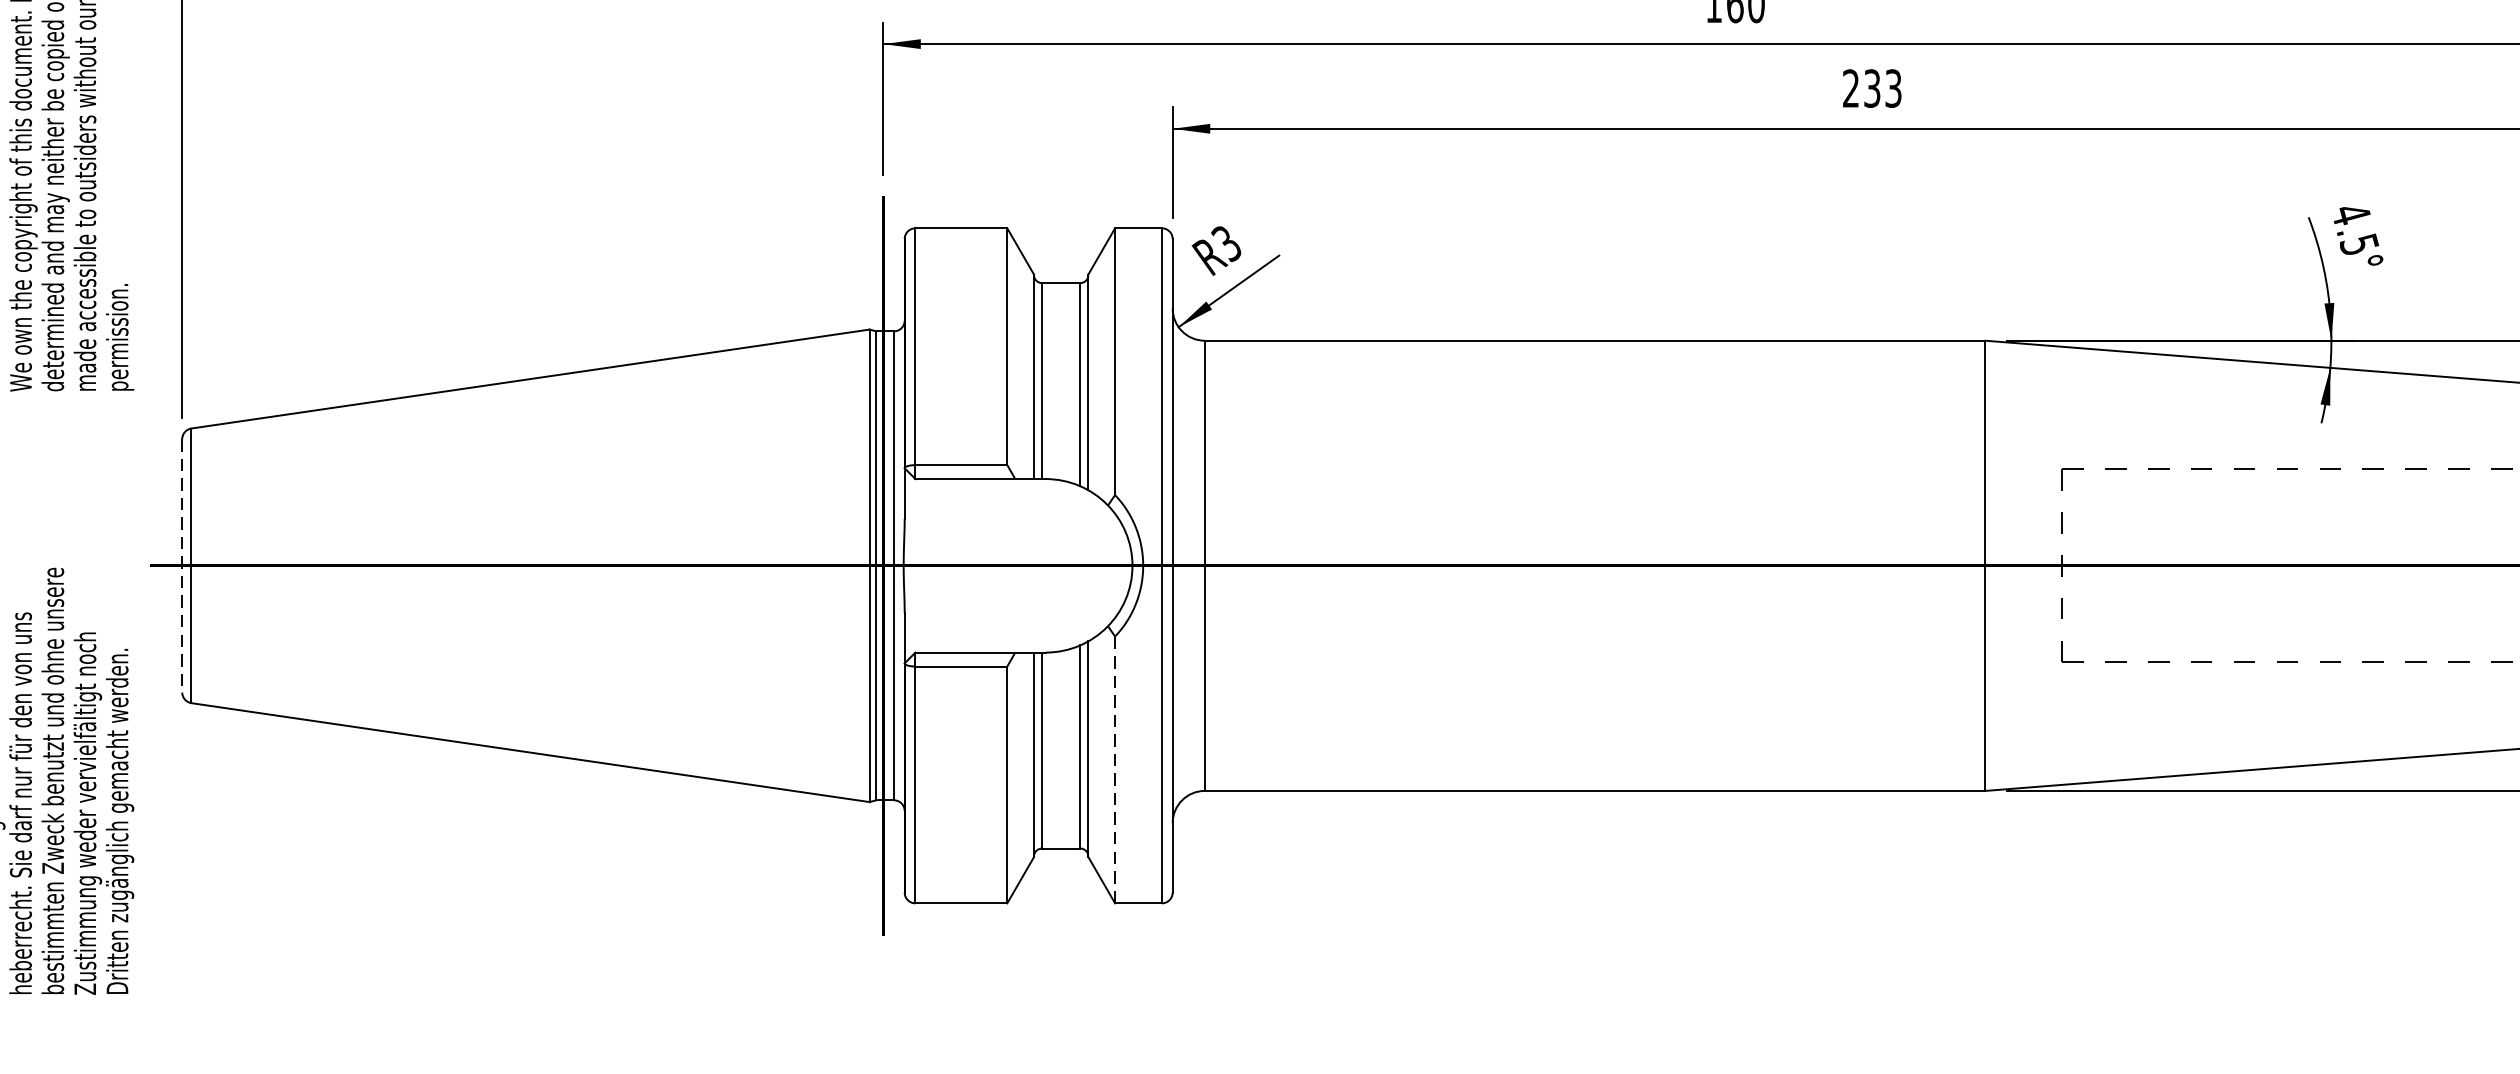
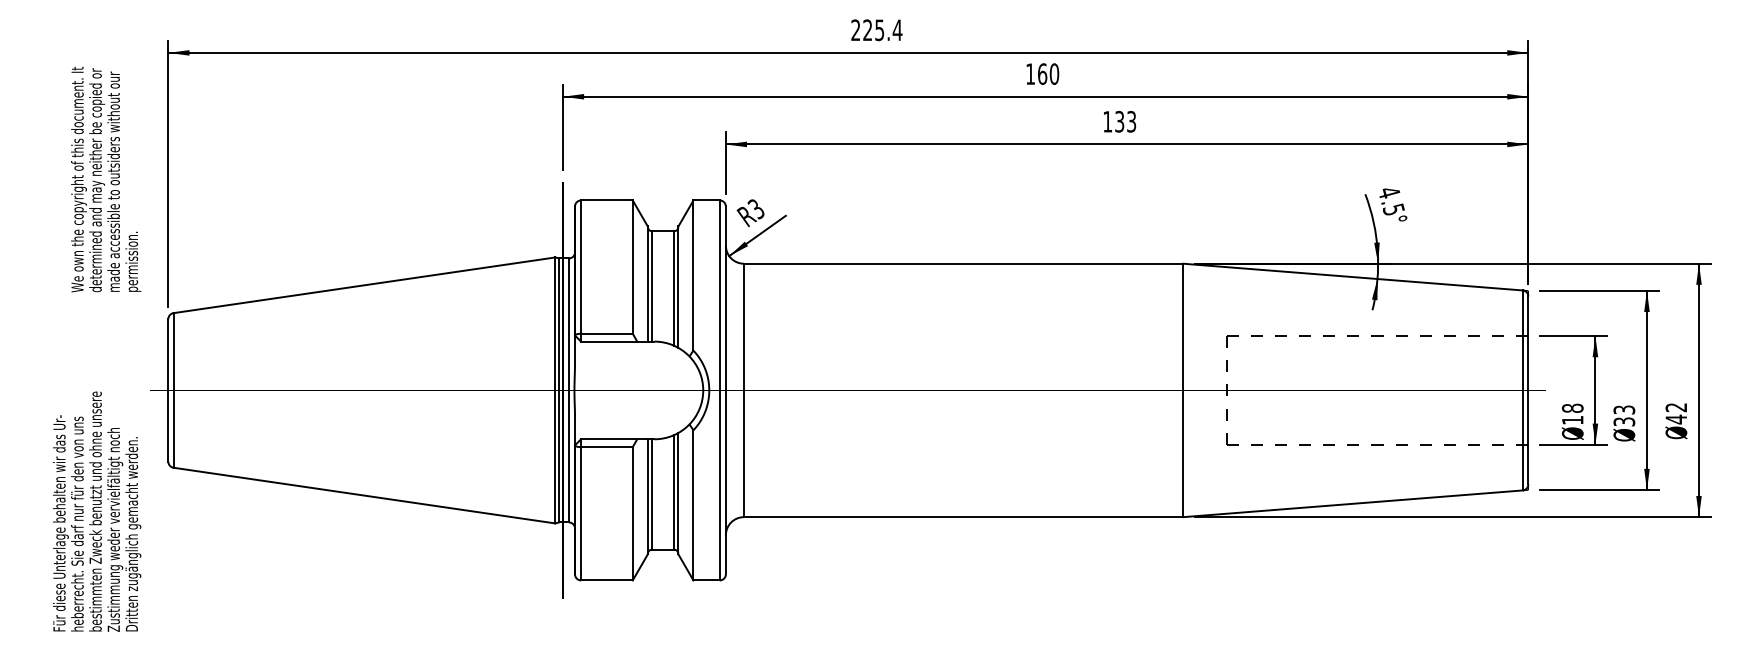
text: (1850, 88) -> (1107, 121), 233 -> 133
line: (182, 565) -> (168, 390), dashed -> solid
line: (1115, 770) -> (693, 505), dashed -> solid

